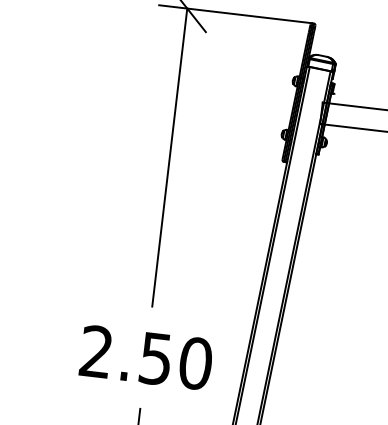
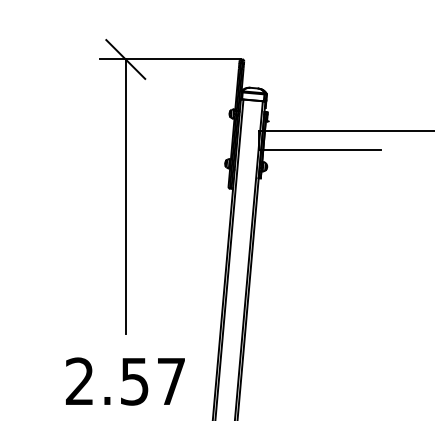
text: (195, 363) -> (171, 381), 2.50 -> 2.57

